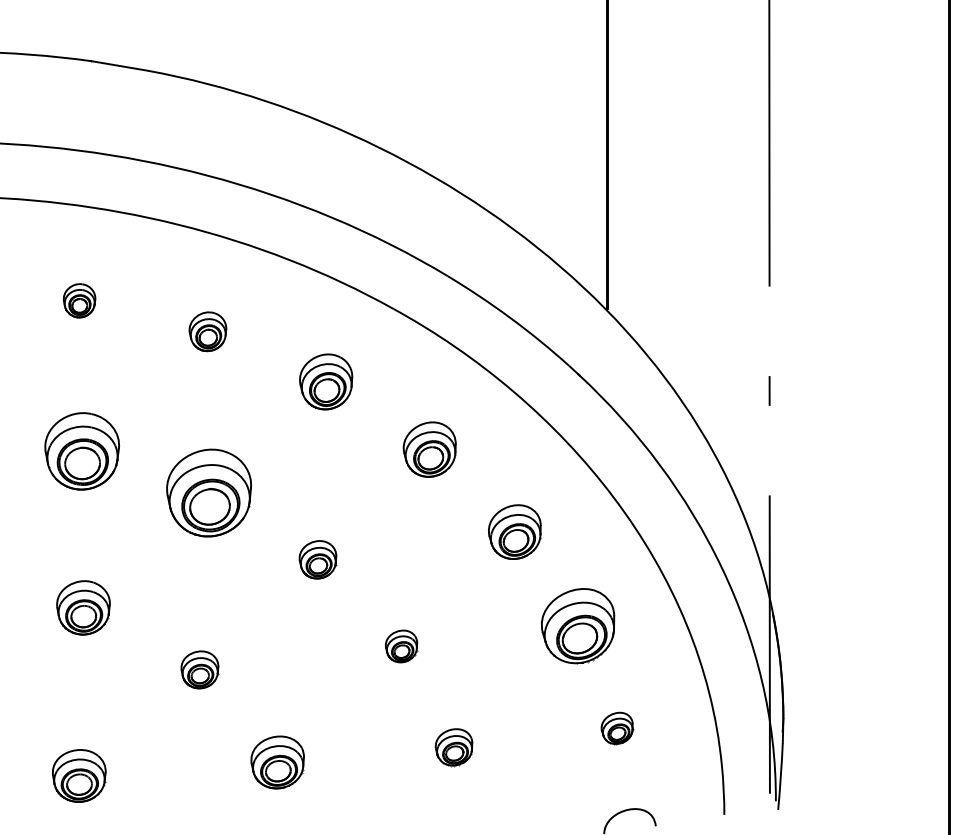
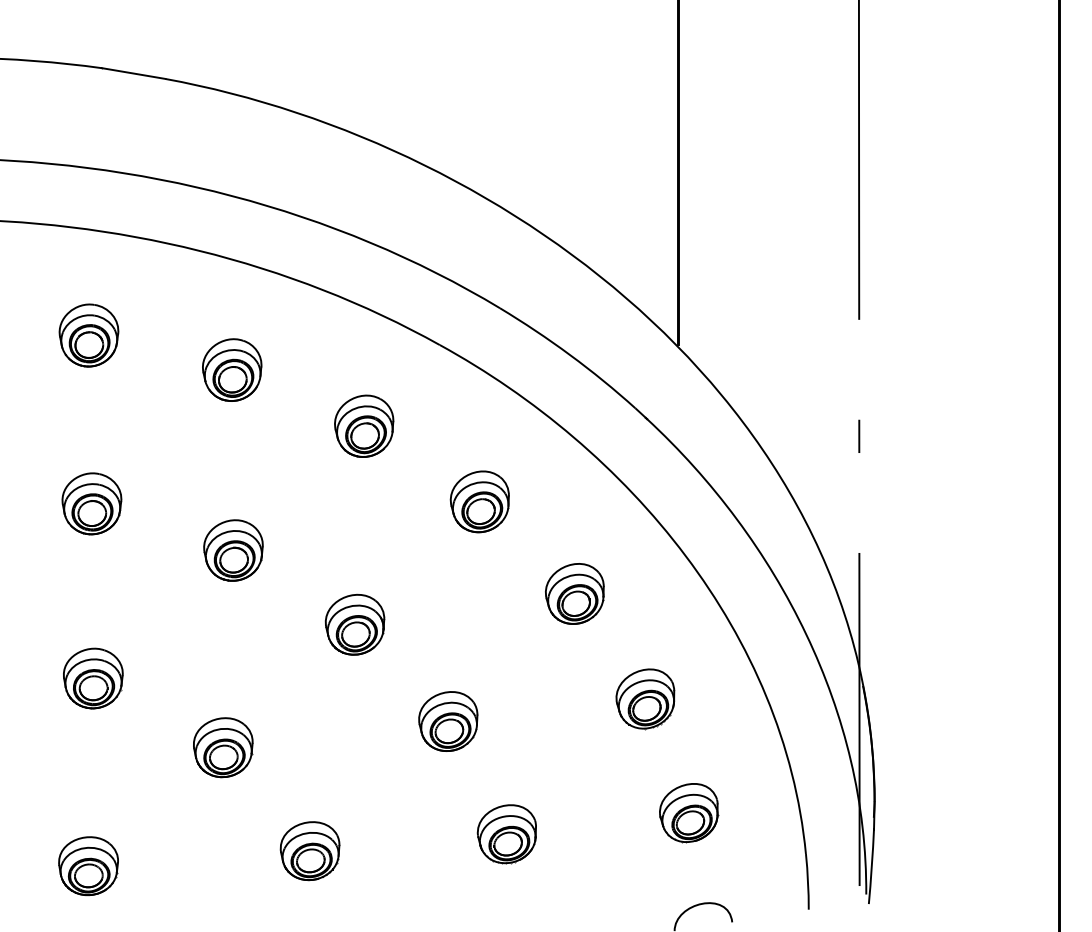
part: (79, 300) -> (88, 335), size x1.67
part: (207, 331) -> (231, 369), size x1.43
part: (82, 451) -> (92, 503), size x0.71
part: (208, 493) -> (232, 550), size x0.62
part: (317, 559) -> (354, 624), size x1.43
part: (577, 626) -> (644, 699), size x0.71
part: (401, 646) -> (448, 721), size x1.67
part: (199, 669) -> (222, 747), size x1.43
part: (617, 728) -> (689, 813), size x1.67
part: (453, 747) -> (506, 834), size x1.43

